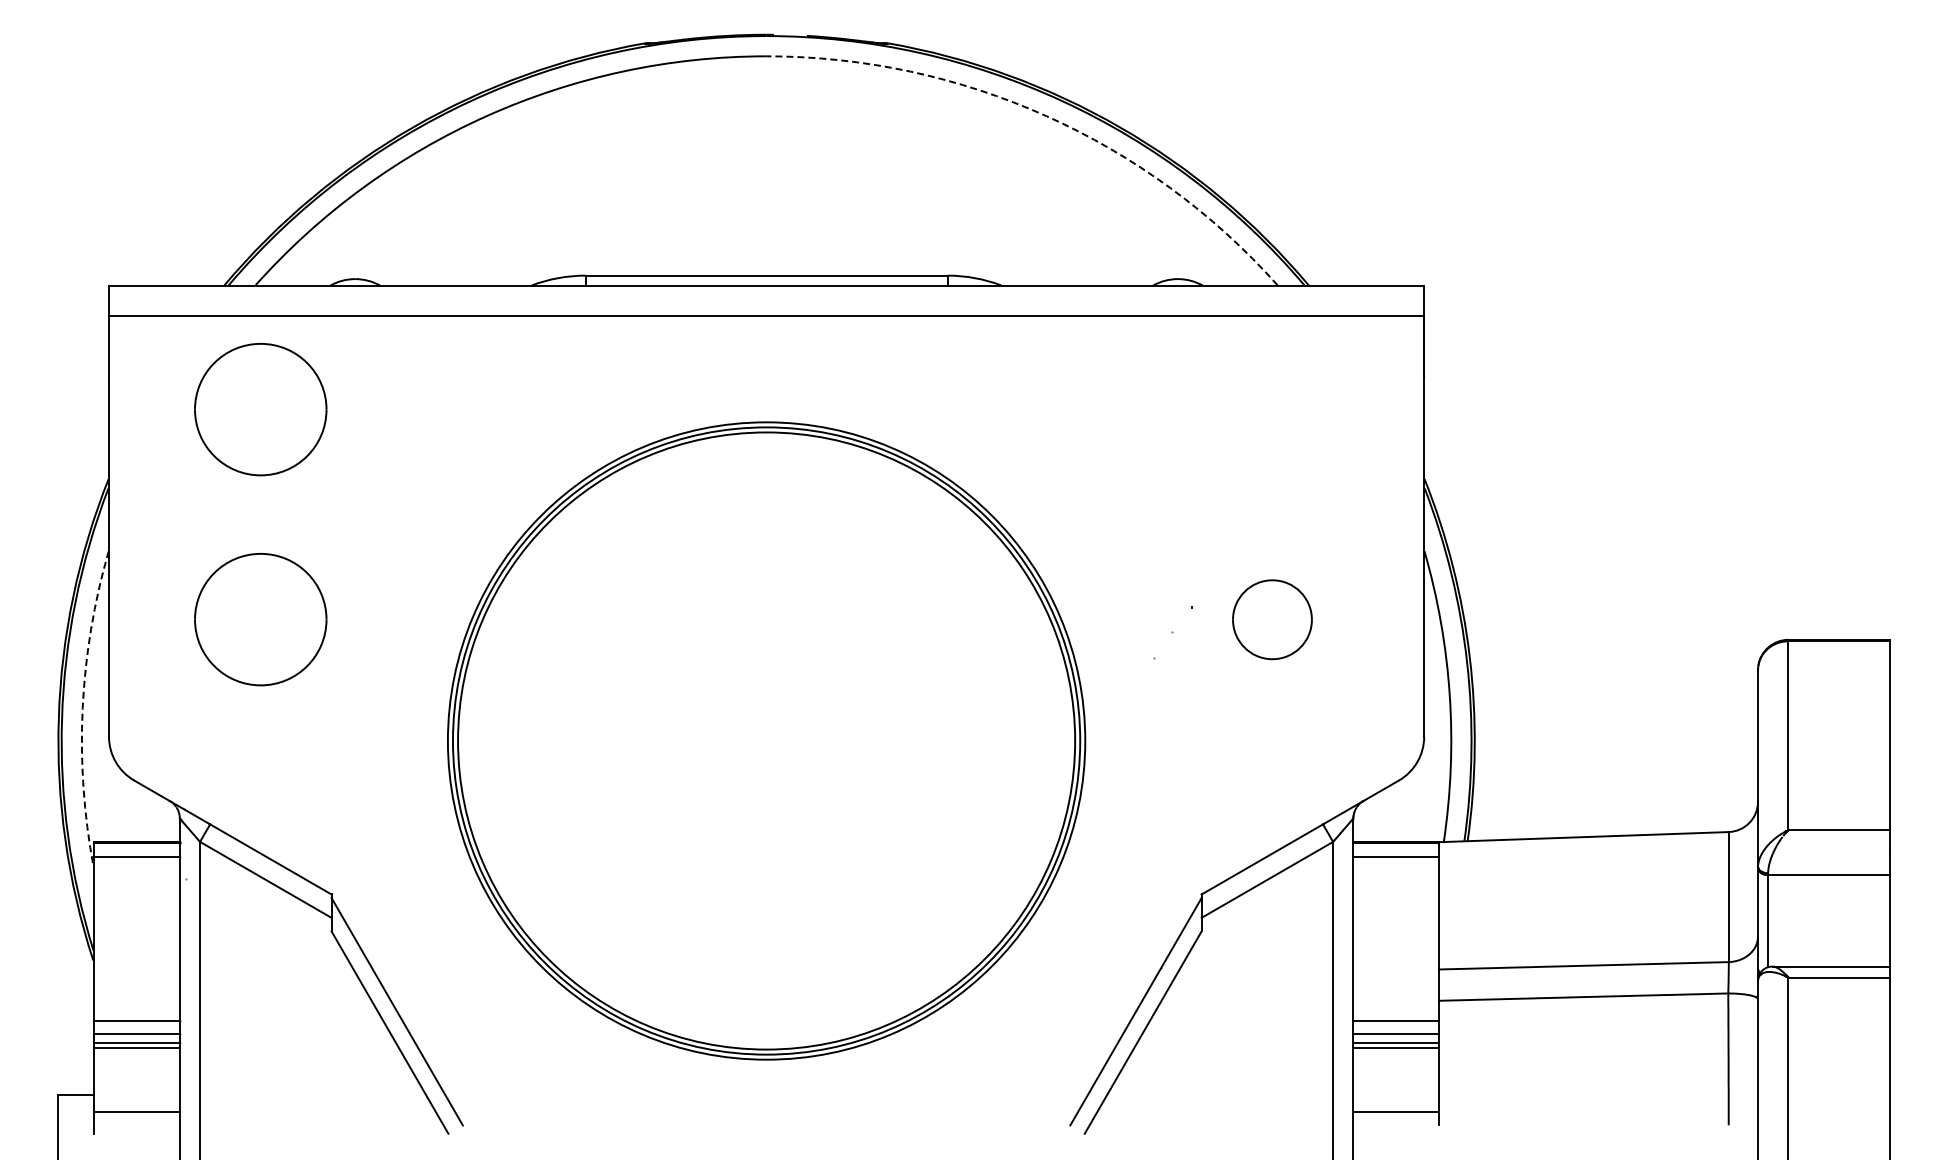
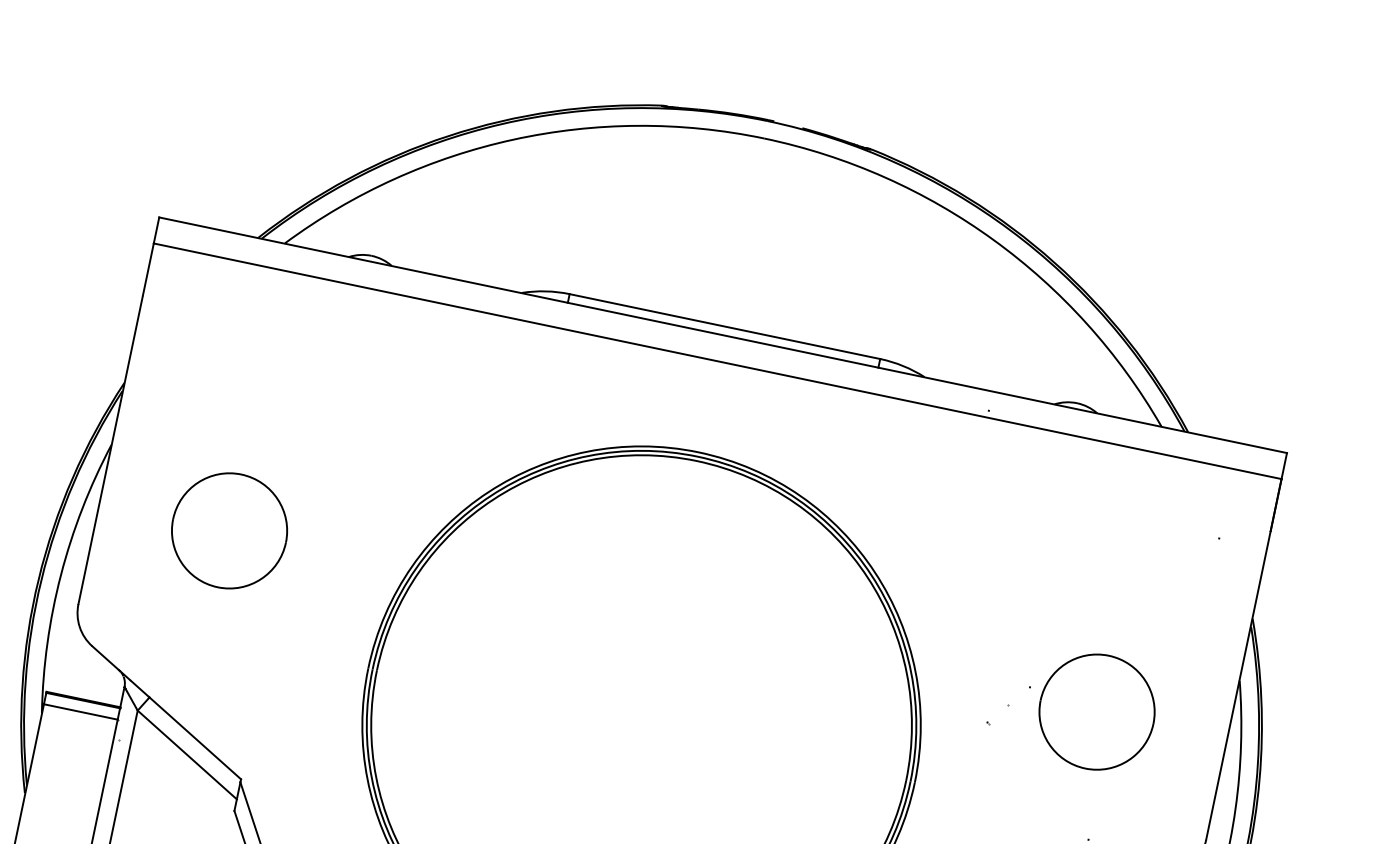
arc: (1046, 116) -> (993, 240), dashed -> solid
part: (260, 409) -> (266, 350), removed
part: (1272, 619) -> (1097, 712), size x1.67
arc: (82, 708) -> (60, 575), dashed -> solid

